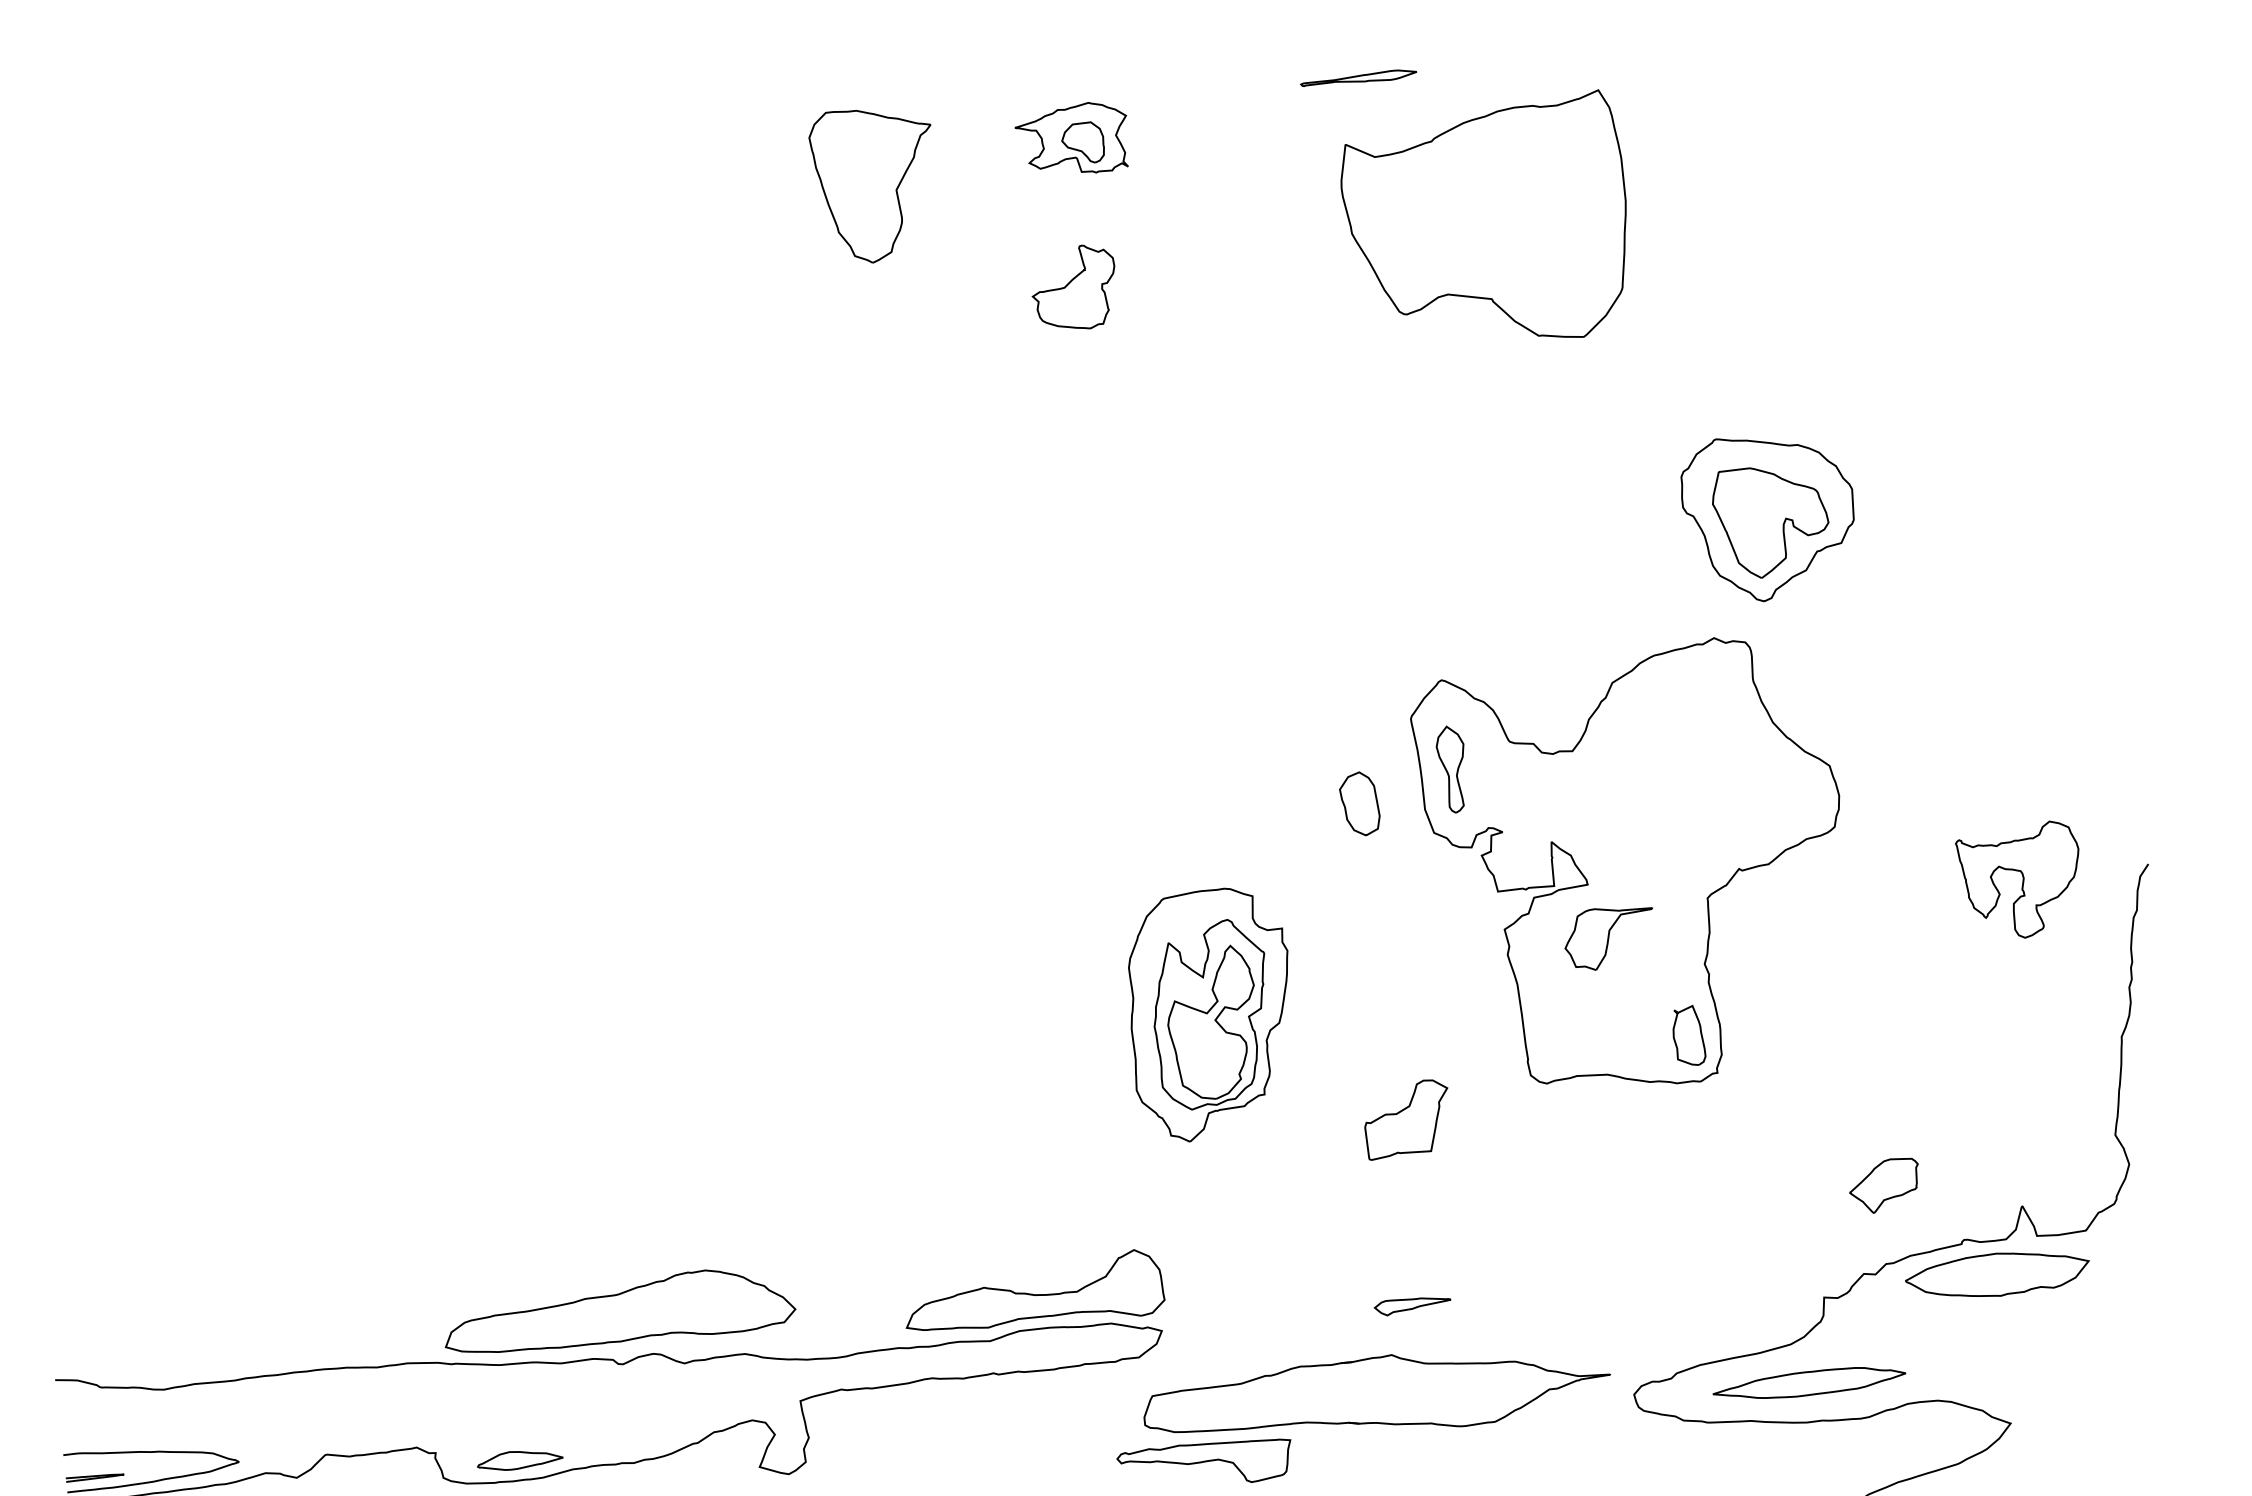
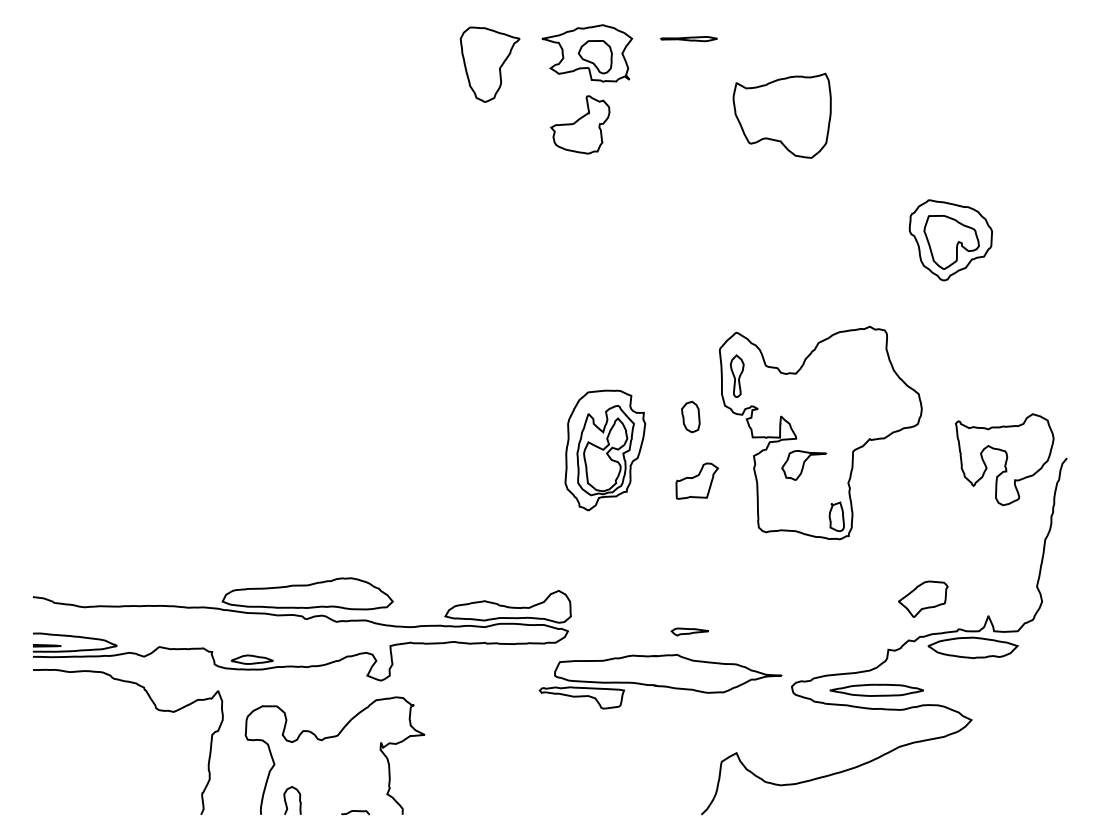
part: (1357, 79) -> (688, 39), moved
part: (1073, 139) -> (587, 53), size x1.67
part: (1485, 223) -> (781, 115), size x0.71
part: (1074, 287) -> (580, 124), size x1.43
part: (1768, 517) -> (950, 240), moved
part: (1359, 802) -> (690, 416), moved
part: (2020, 880) -> (1004, 459), size x1.67
part: (1211, 1014) -> (605, 450), moved
part: (1407, 1117) -> (697, 480), moved
part: (1884, 1184) -> (923, 598), size x1.43

